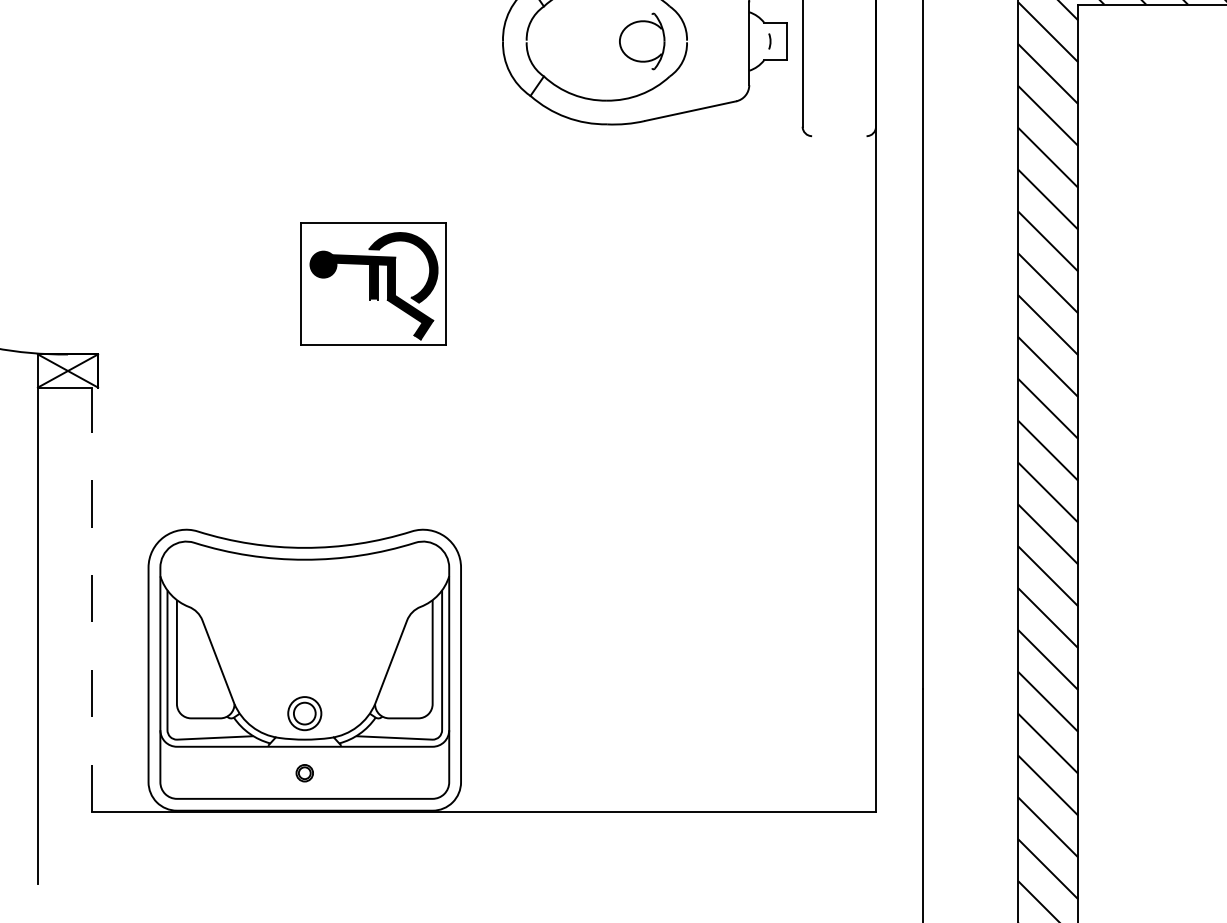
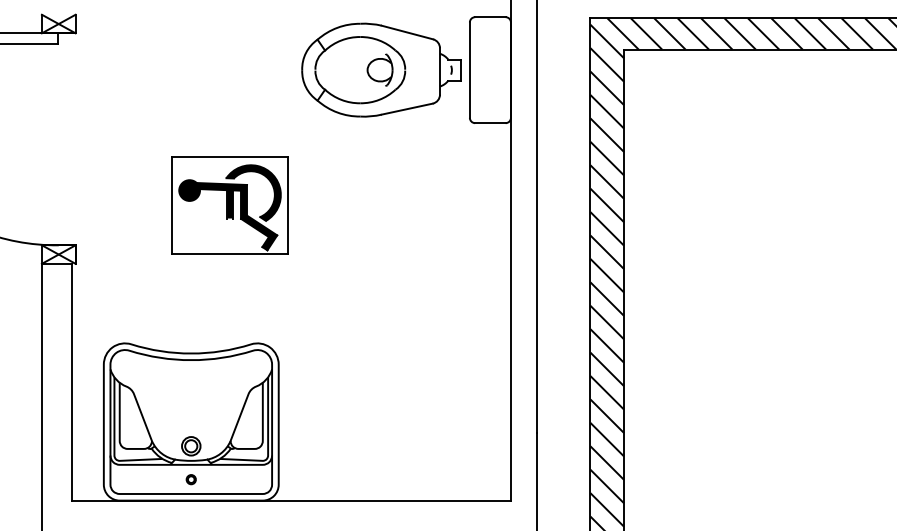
line: (839, 136) -> (490, 123), added
part: (373, 283) -> (229, 205), size x1.43
line: (92, 599) -> (72, 382), dashed -> solid

